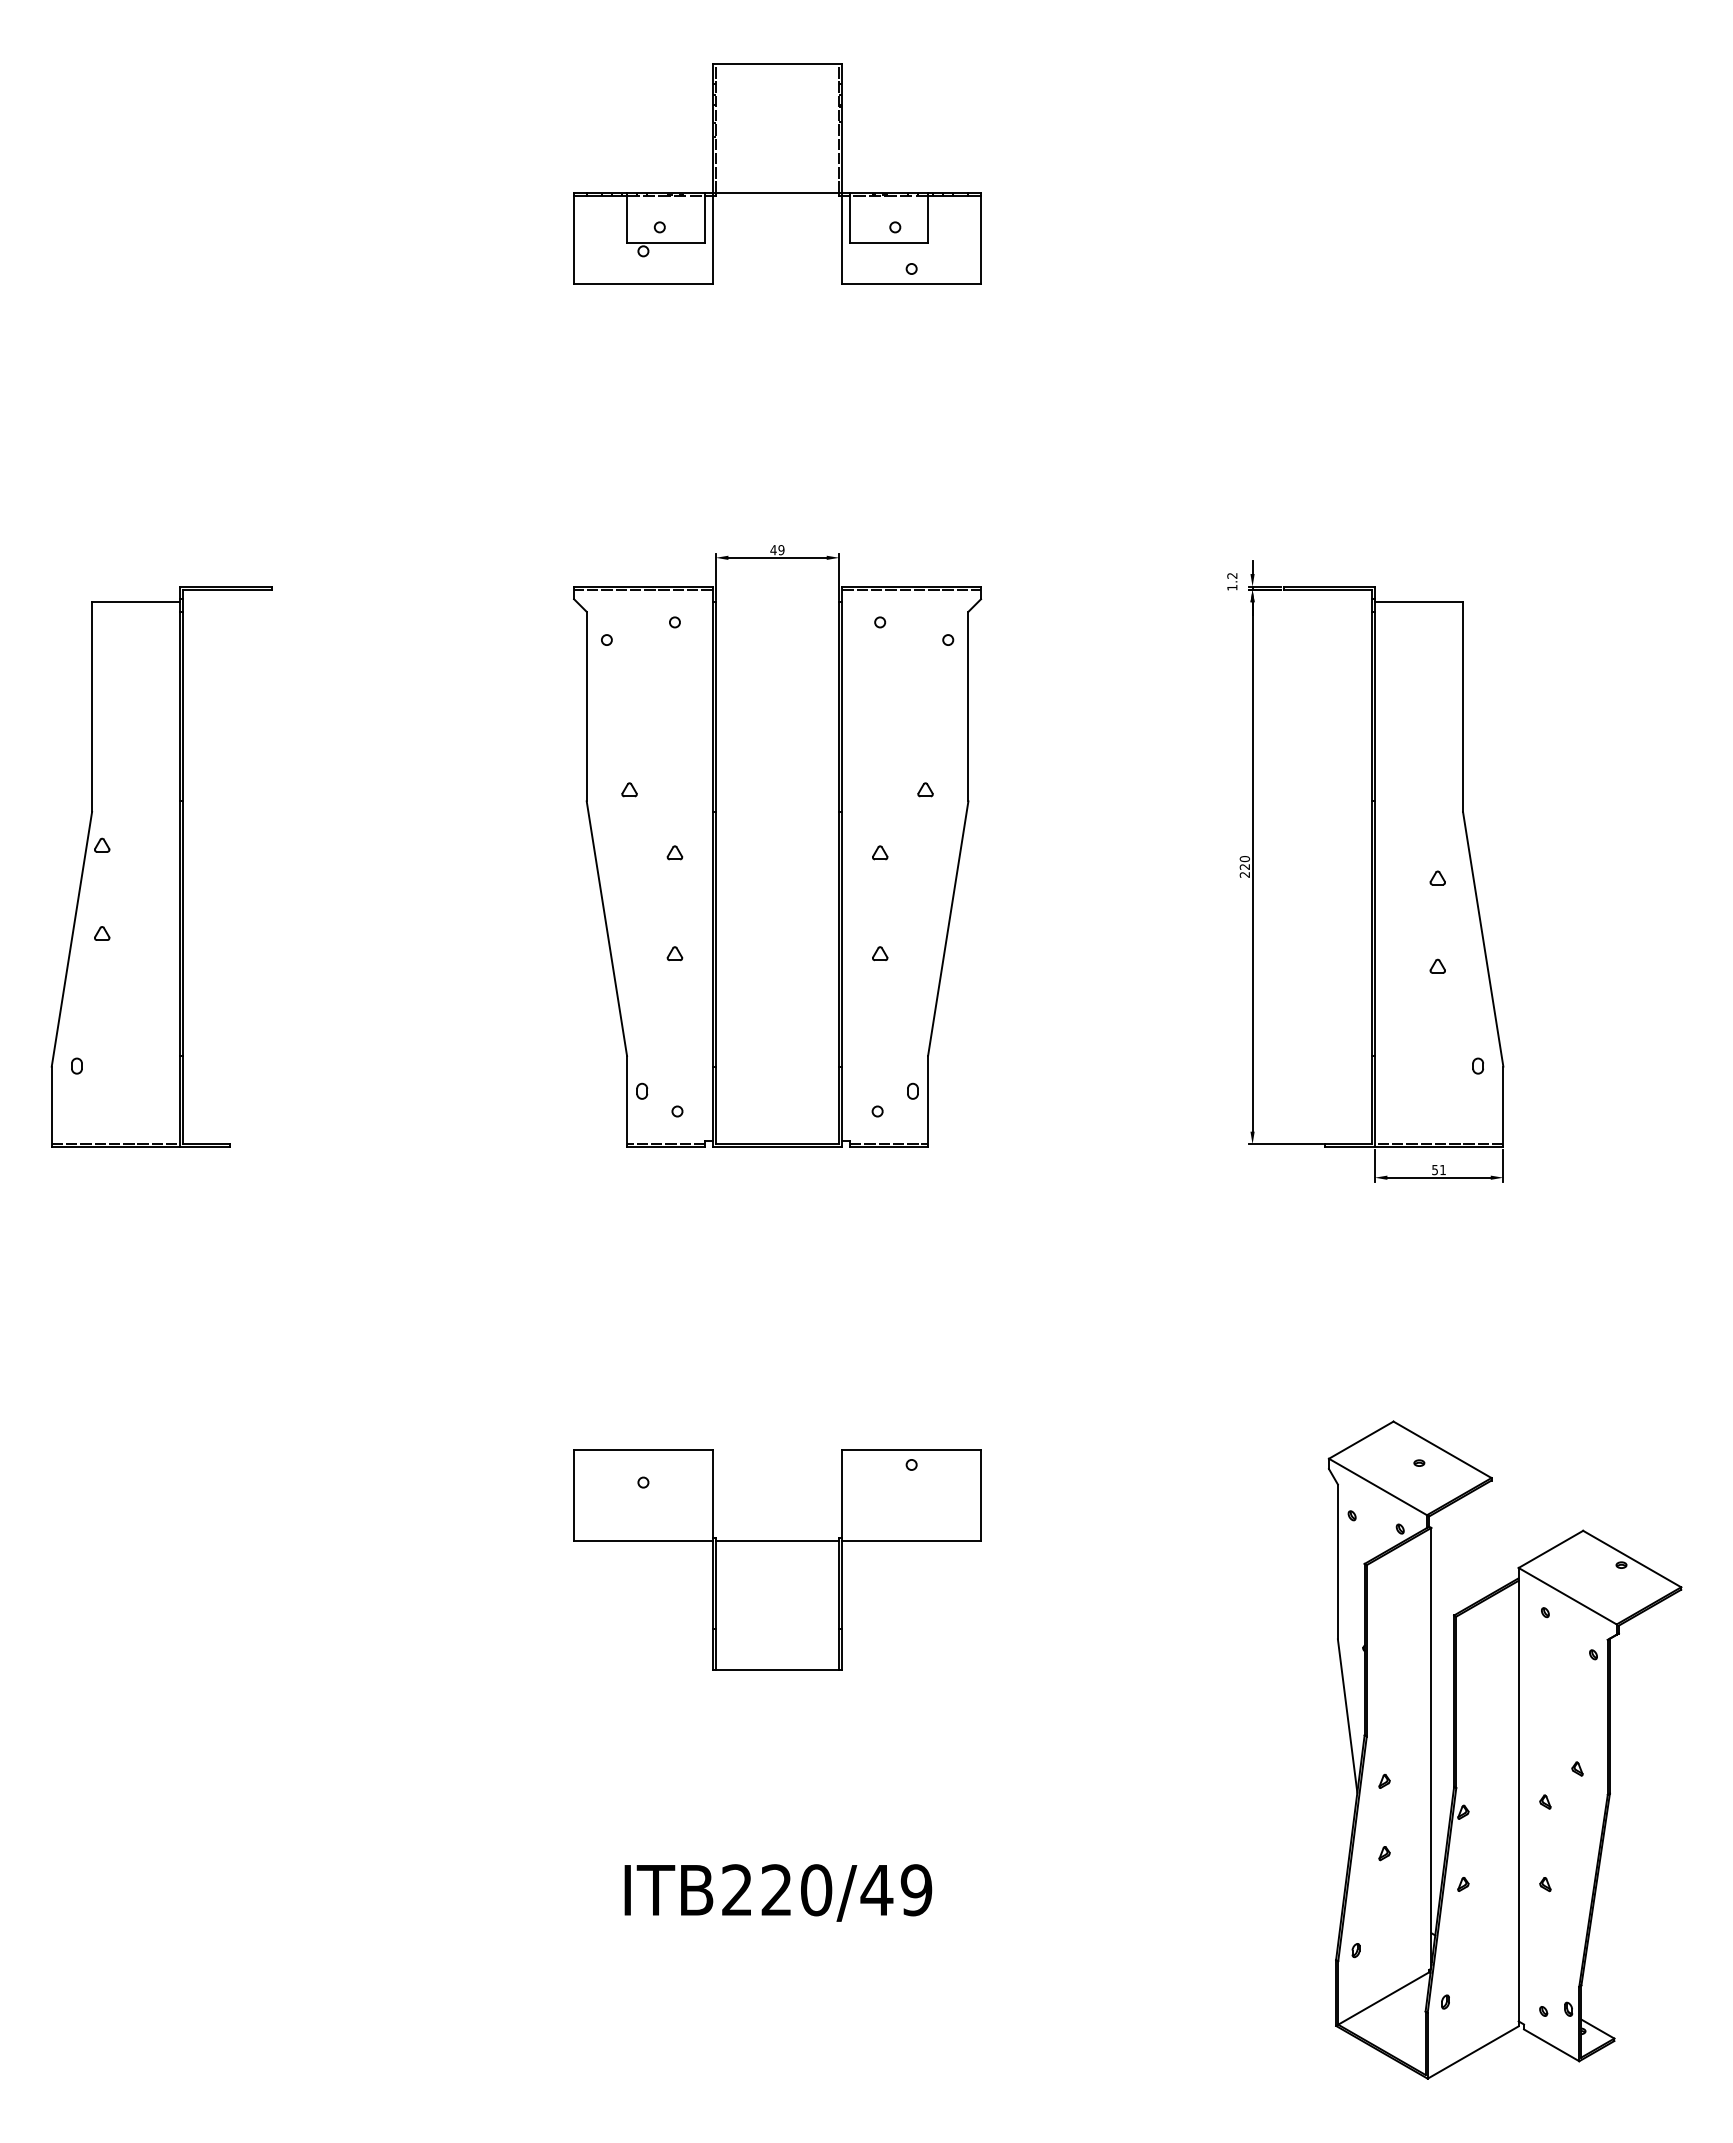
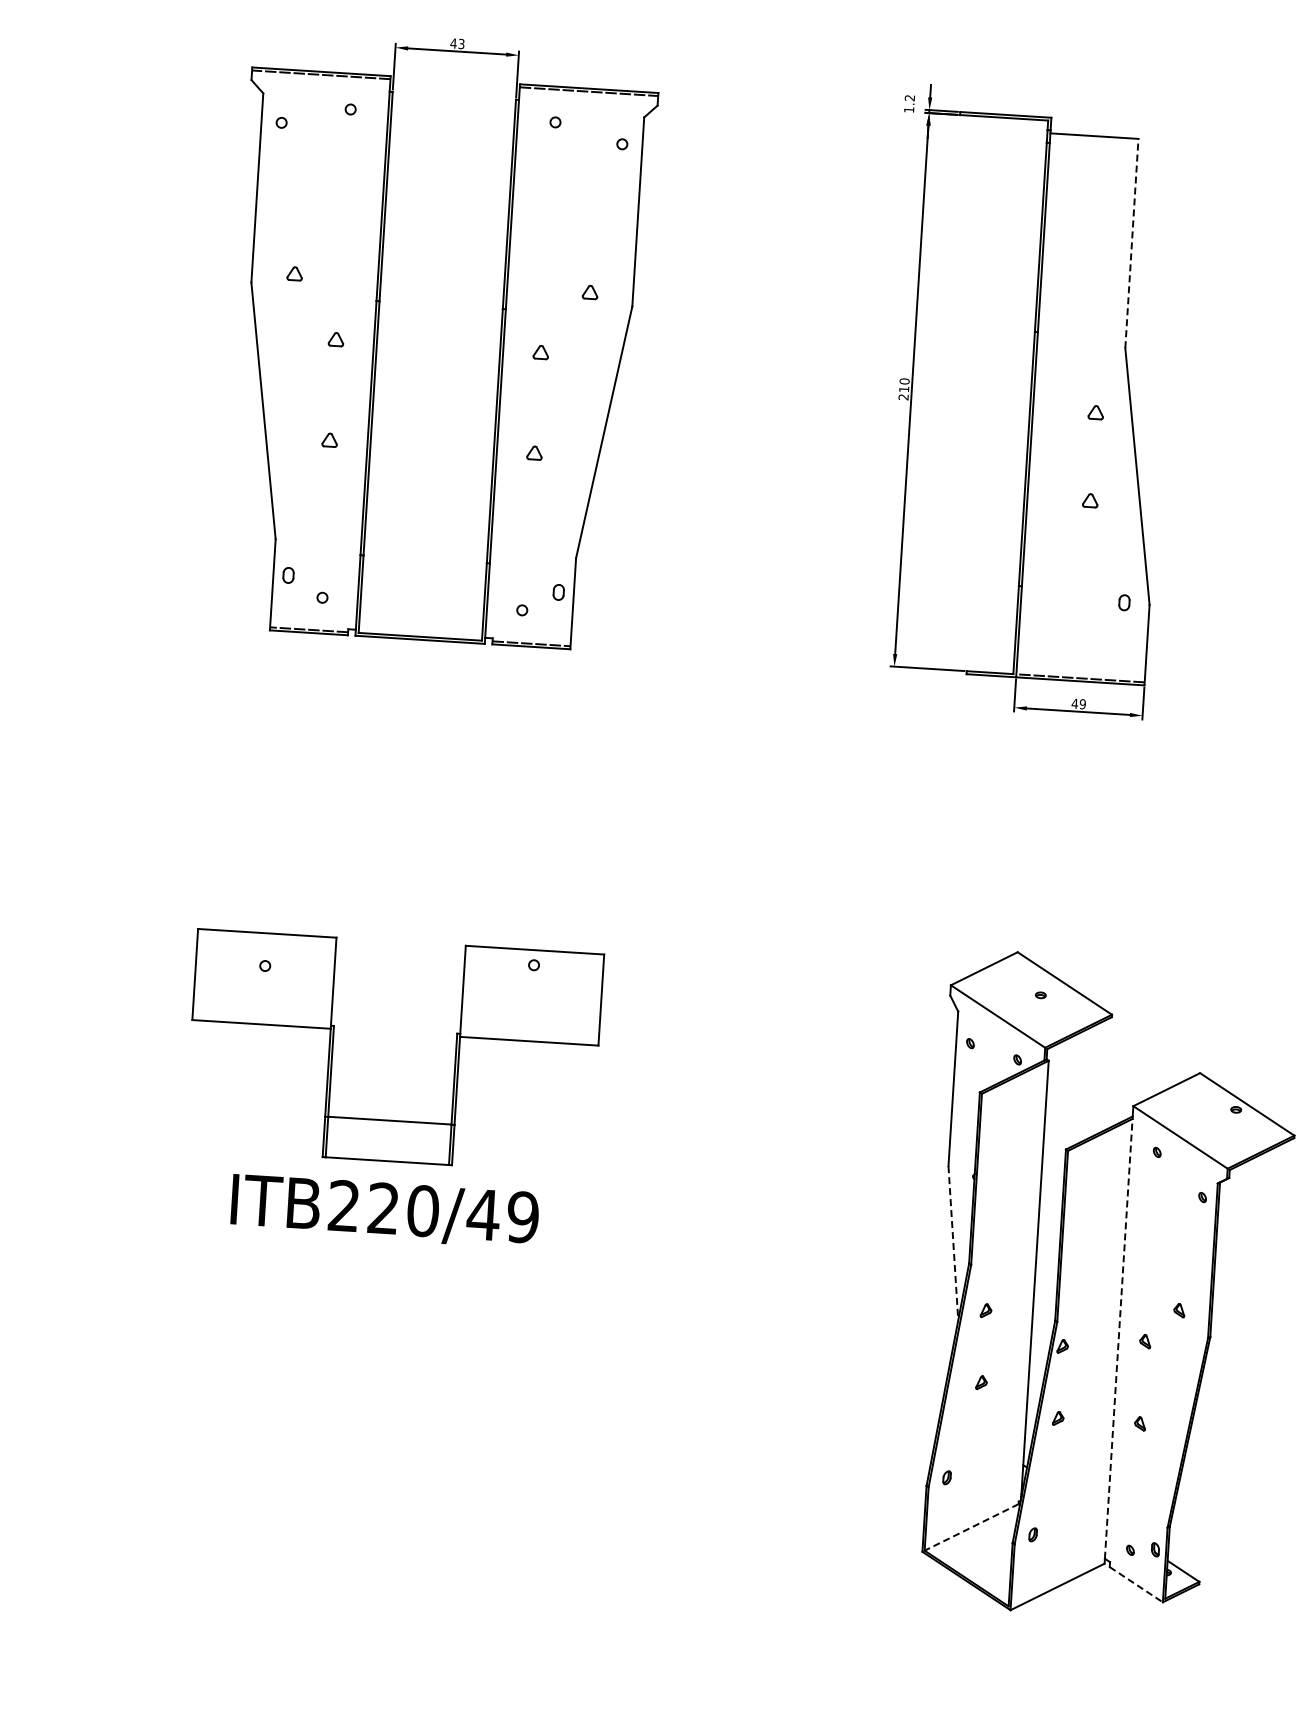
text: (781, 550) -> (461, 44), 49 -> 43
line: (1463, 707) -> (1132, 243), solid -> dashed
text: (1244, 866) -> (903, 388), 220 -> 210
text: (1438, 1169) -> (1078, 703), 51 -> 49
line: (777, 1541) -> (389, 1121), moved
line: (1347, 1716) -> (953, 1243), solid -> dashed
line: (1518, 1800) -> (1118, 1338), solid -> dashed
text: (778, 1892) -> (385, 1210), moved
line: (1383, 1998) -> (971, 1527), solid -> dashed
line: (1551, 2045) -> (1136, 1584), solid -> dashed

